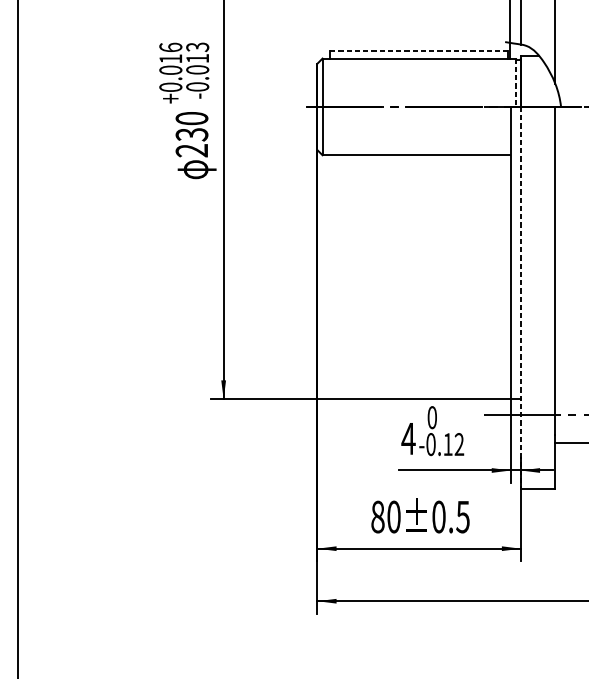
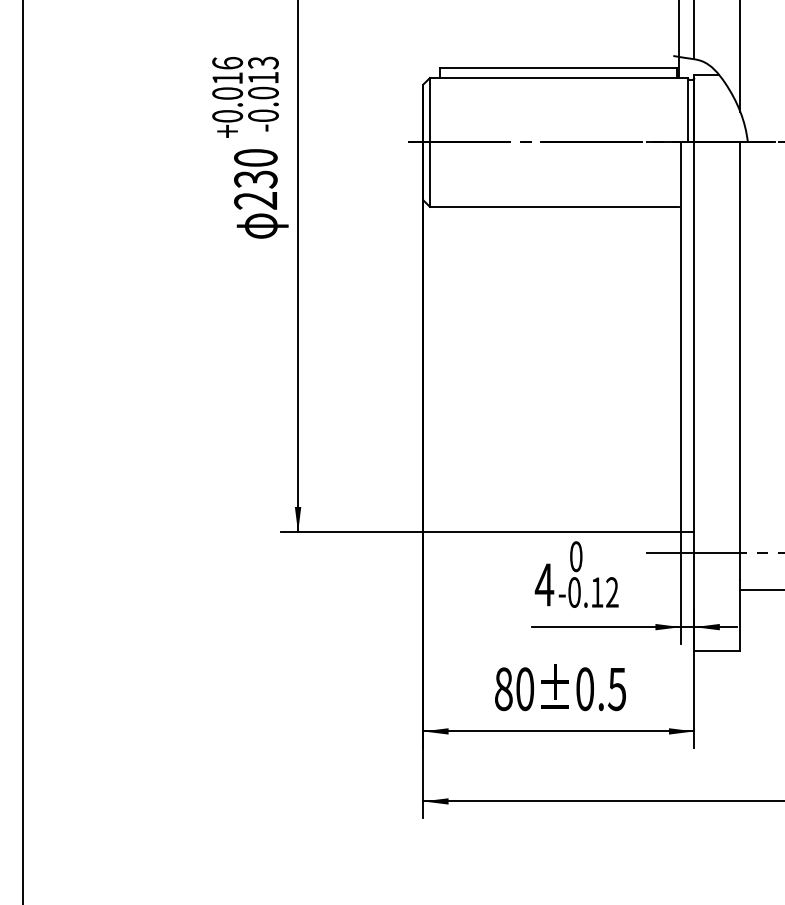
line: (419, 50) -> (558, 67), dashed -> solid
line: (515, 82) -> (687, 110), dashed -> solid
line: (521, 298) -> (694, 397), dashed -> solid

